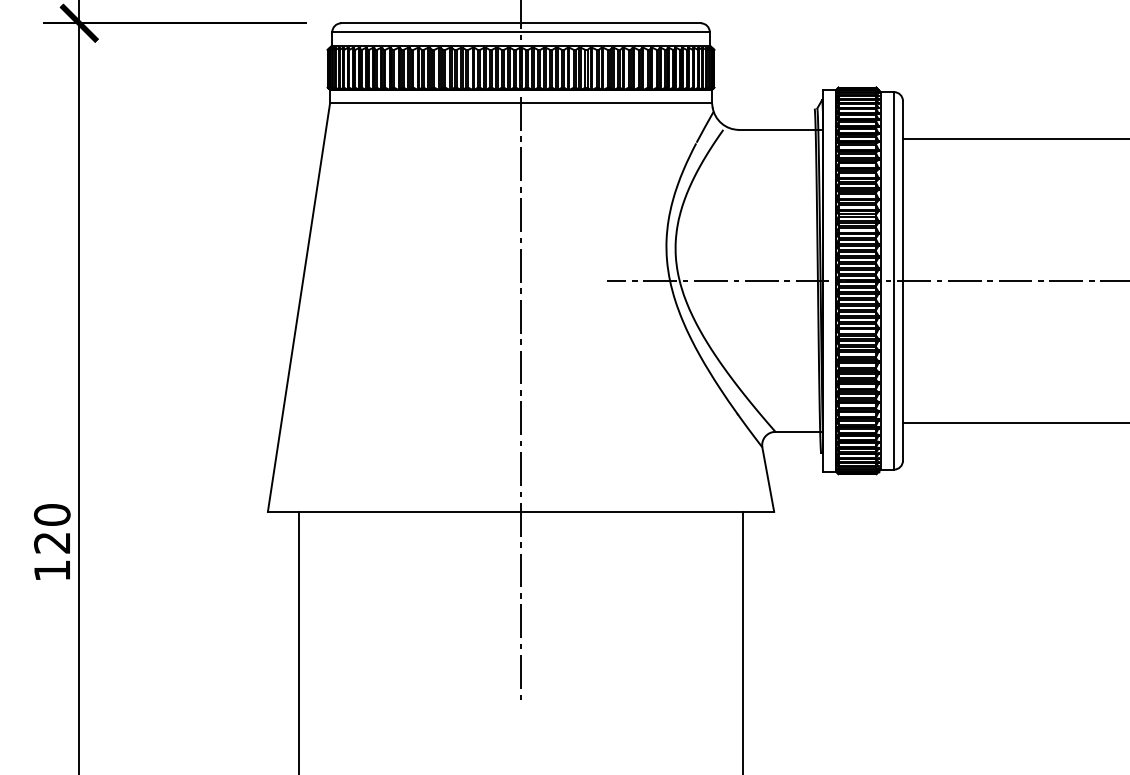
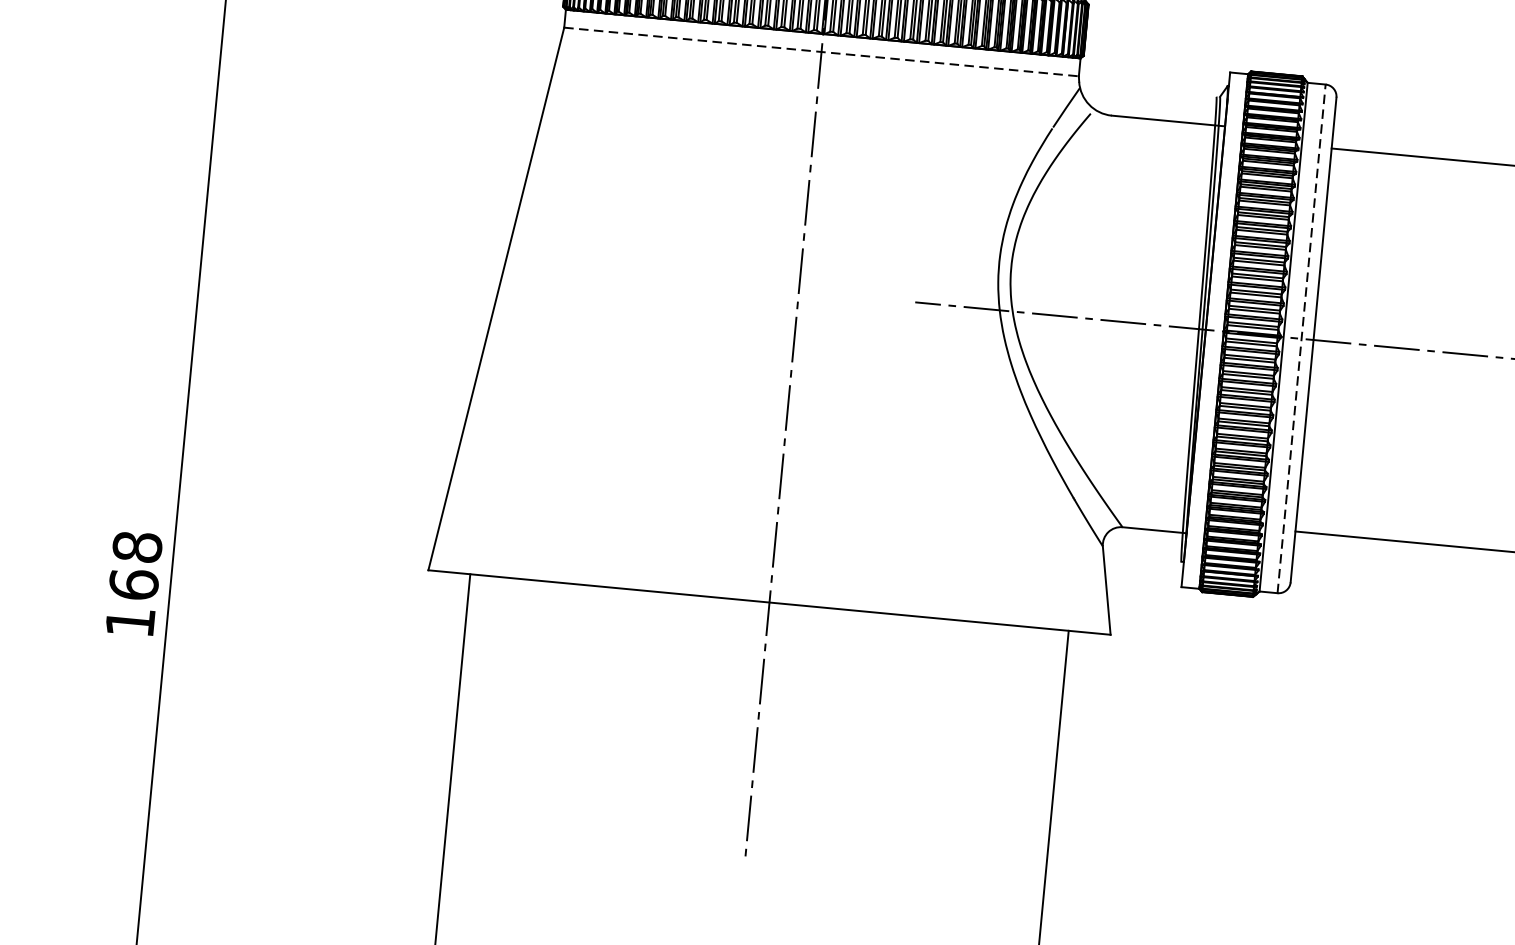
line: (521, 103) -> (822, 52), solid -> dashed
line: (894, 280) -> (1302, 338), solid -> dashed
text: (52, 528) -> (136, 565), 120 -> 168

